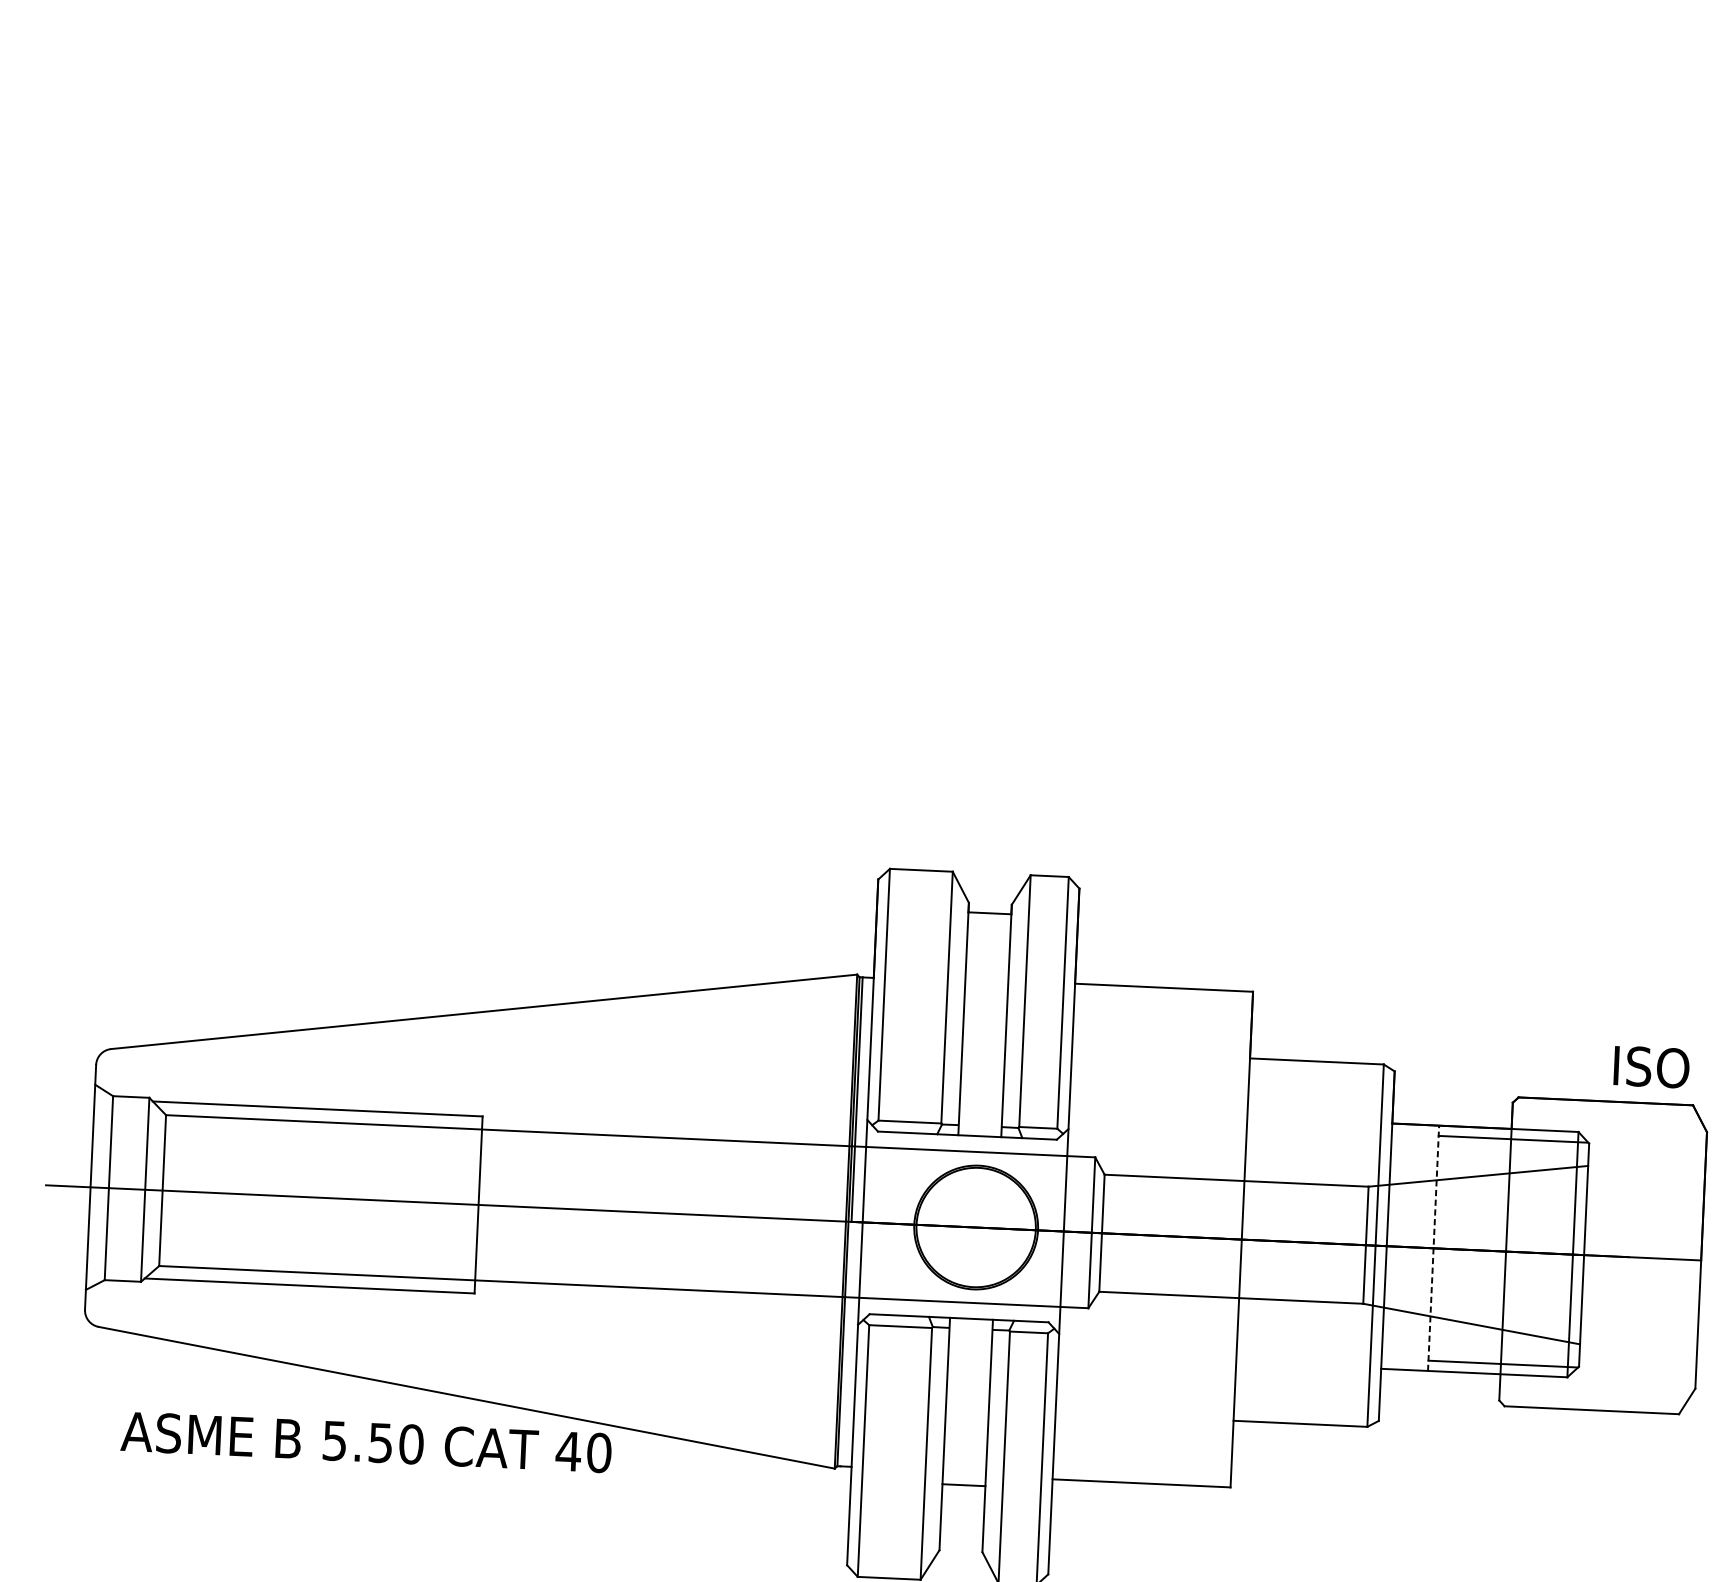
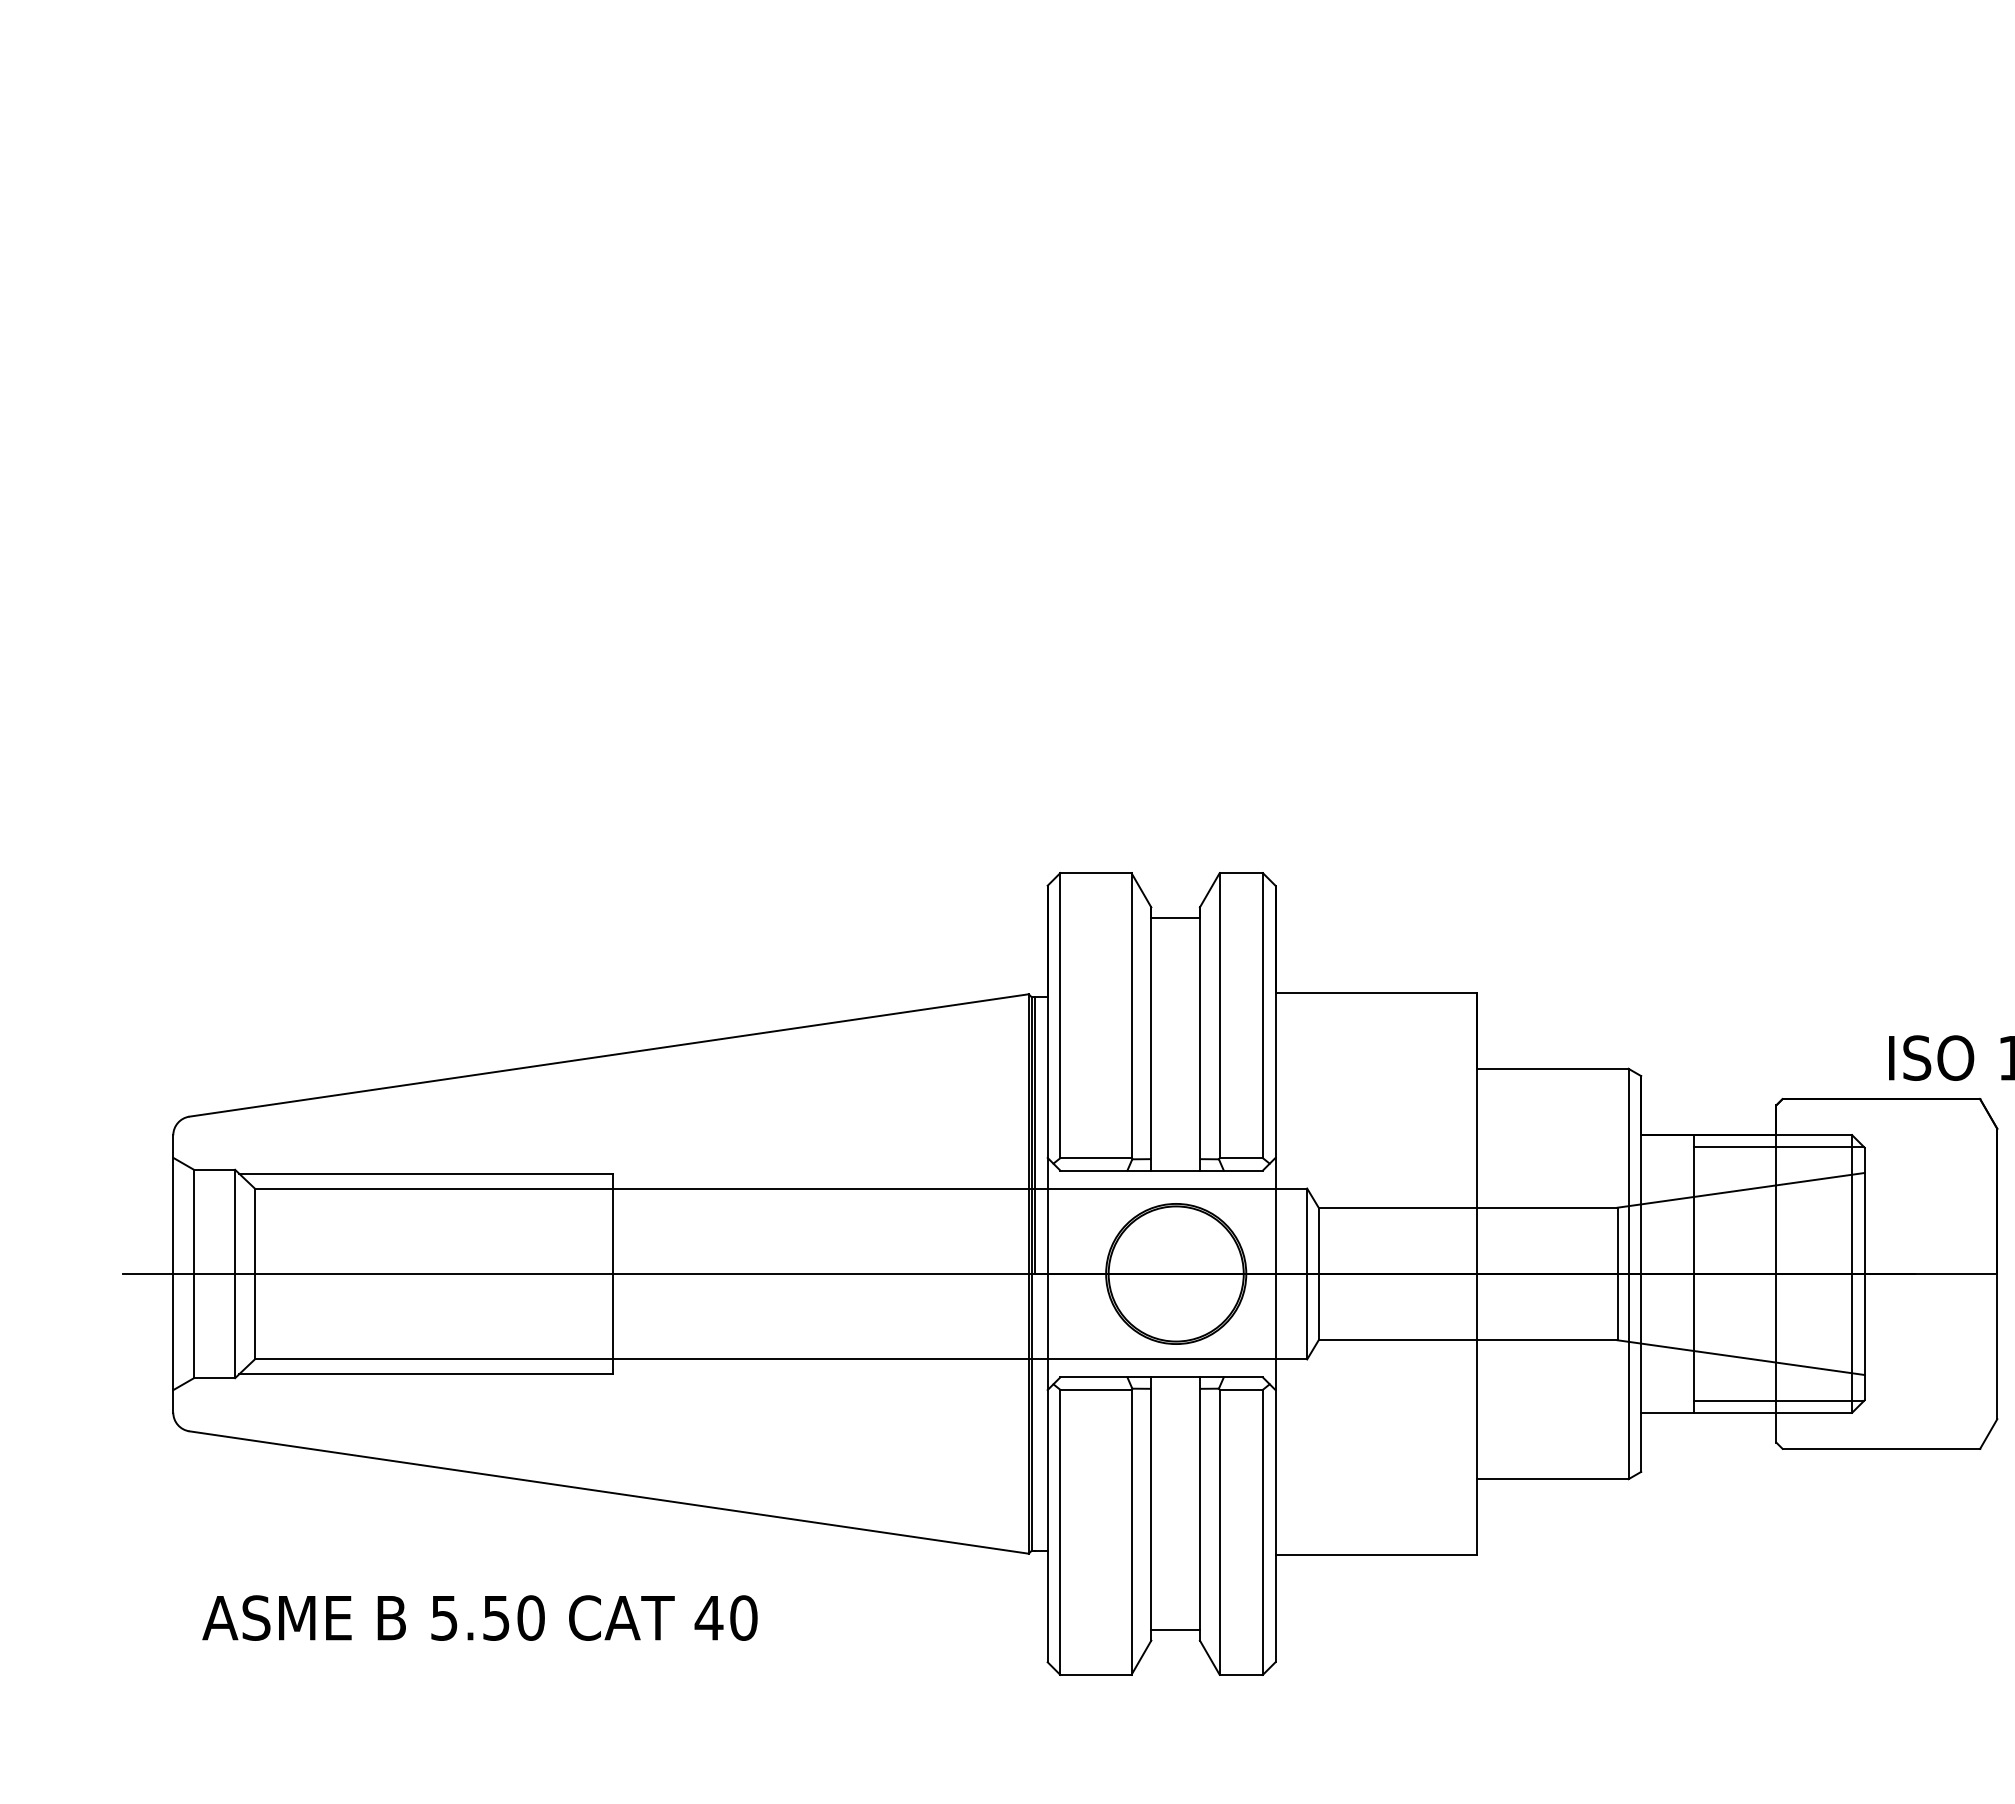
line: (1433, 1248) -> (1694, 1274), dashed -> solid
text: (365, 1441) -> (479, 1617), moved
line: (963, 1484) -> (1175, 1629), moved

